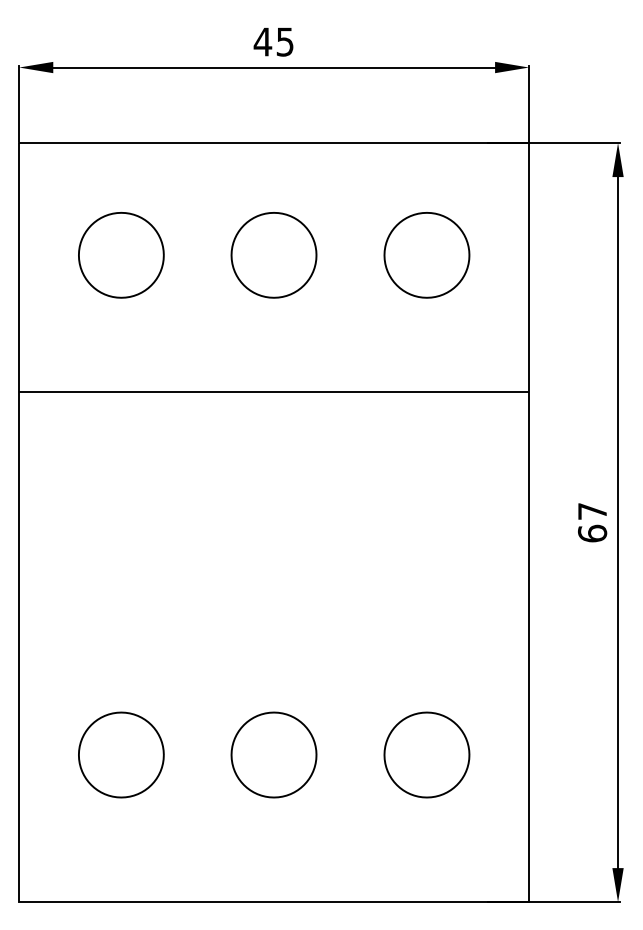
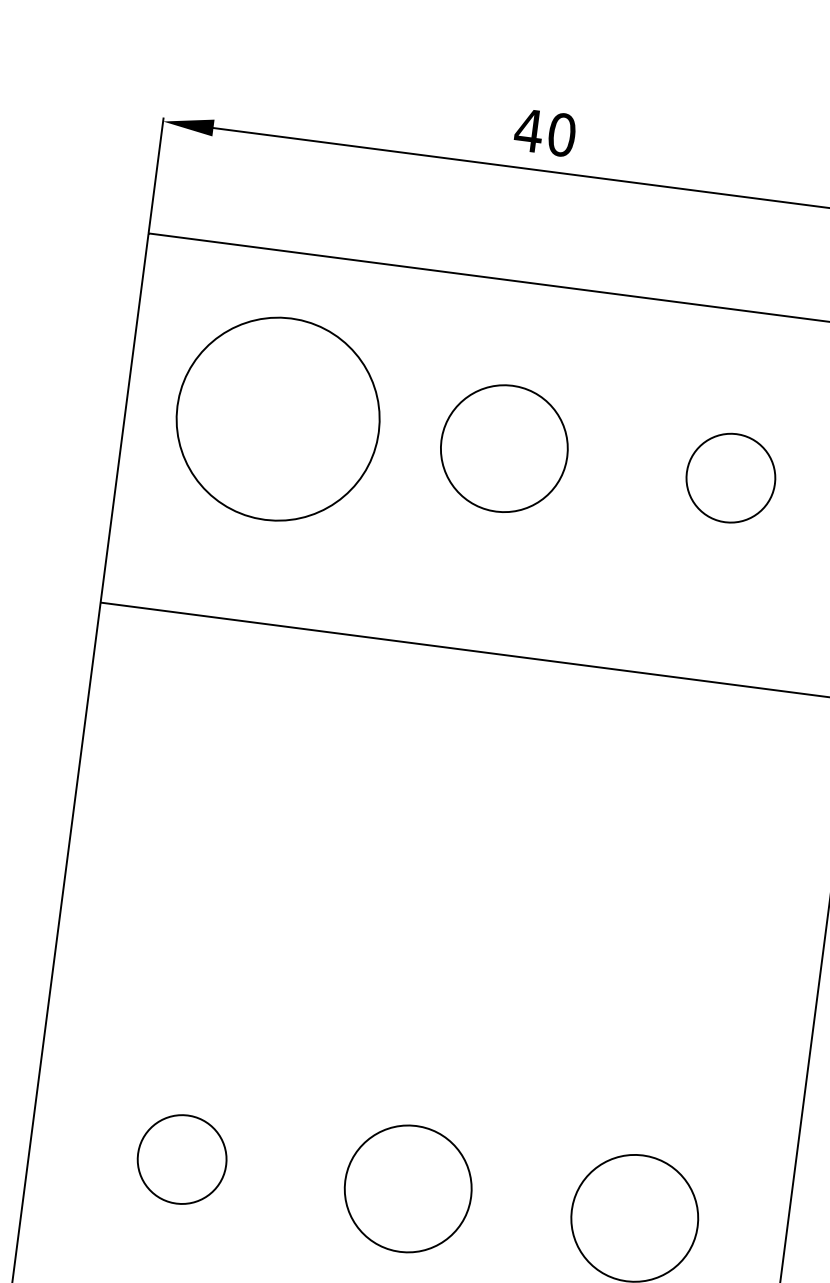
text: (284, 41) -> (561, 133), 45 -> 40
part: (121, 255) -> (278, 419), size x1.6
part: (426, 255) -> (730, 478), size x0.7
part: (121, 754) -> (182, 1158), size x0.7

